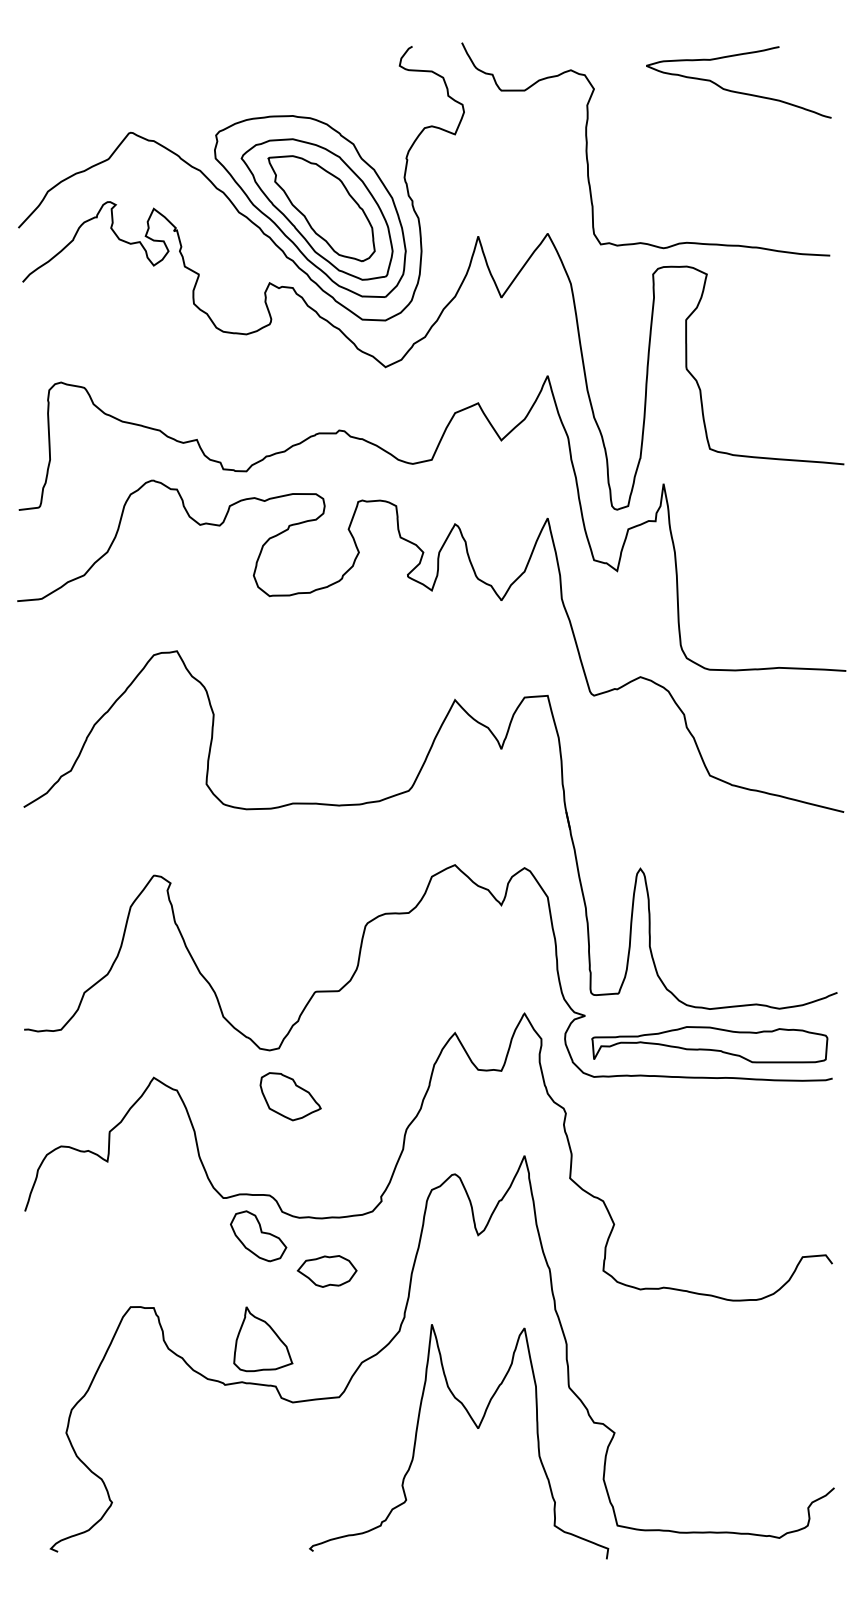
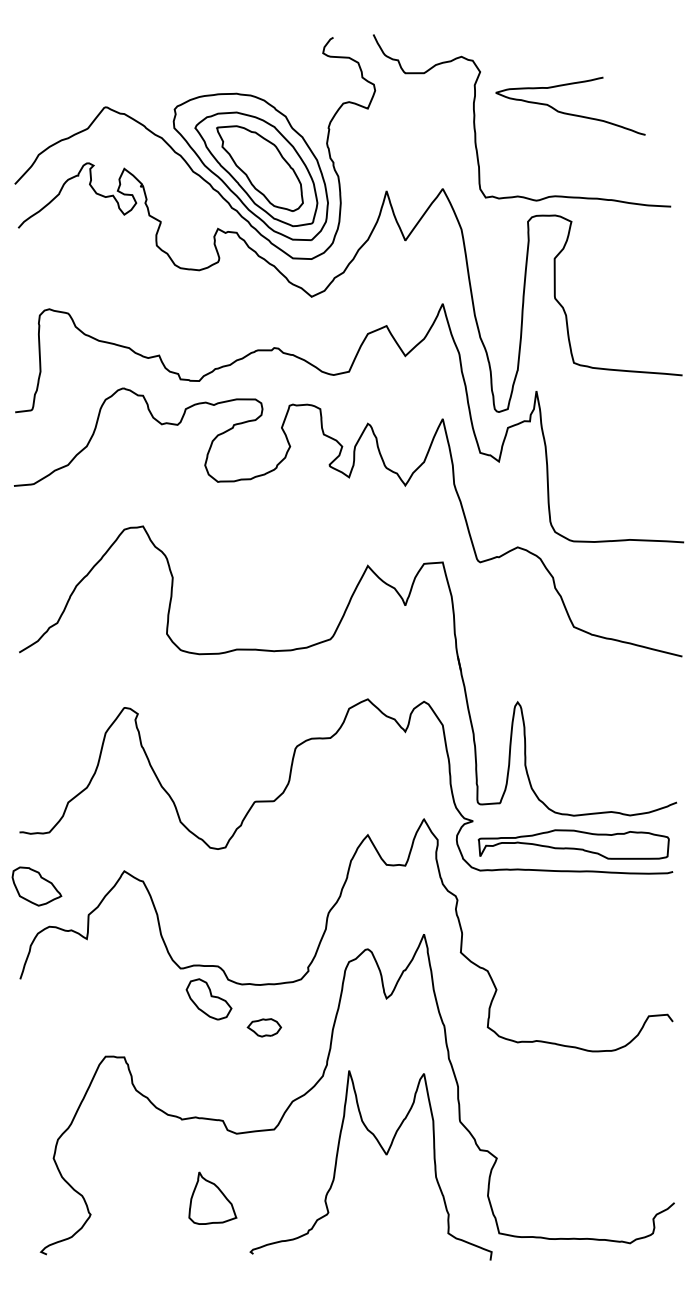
curve: (738, 91) -> (570, 113), moved
part: (290, 1096) -> (36, 886), moved
part: (326, 1271) -> (263, 1027), size x0.7
part: (263, 1339) -> (213, 1198), moved

